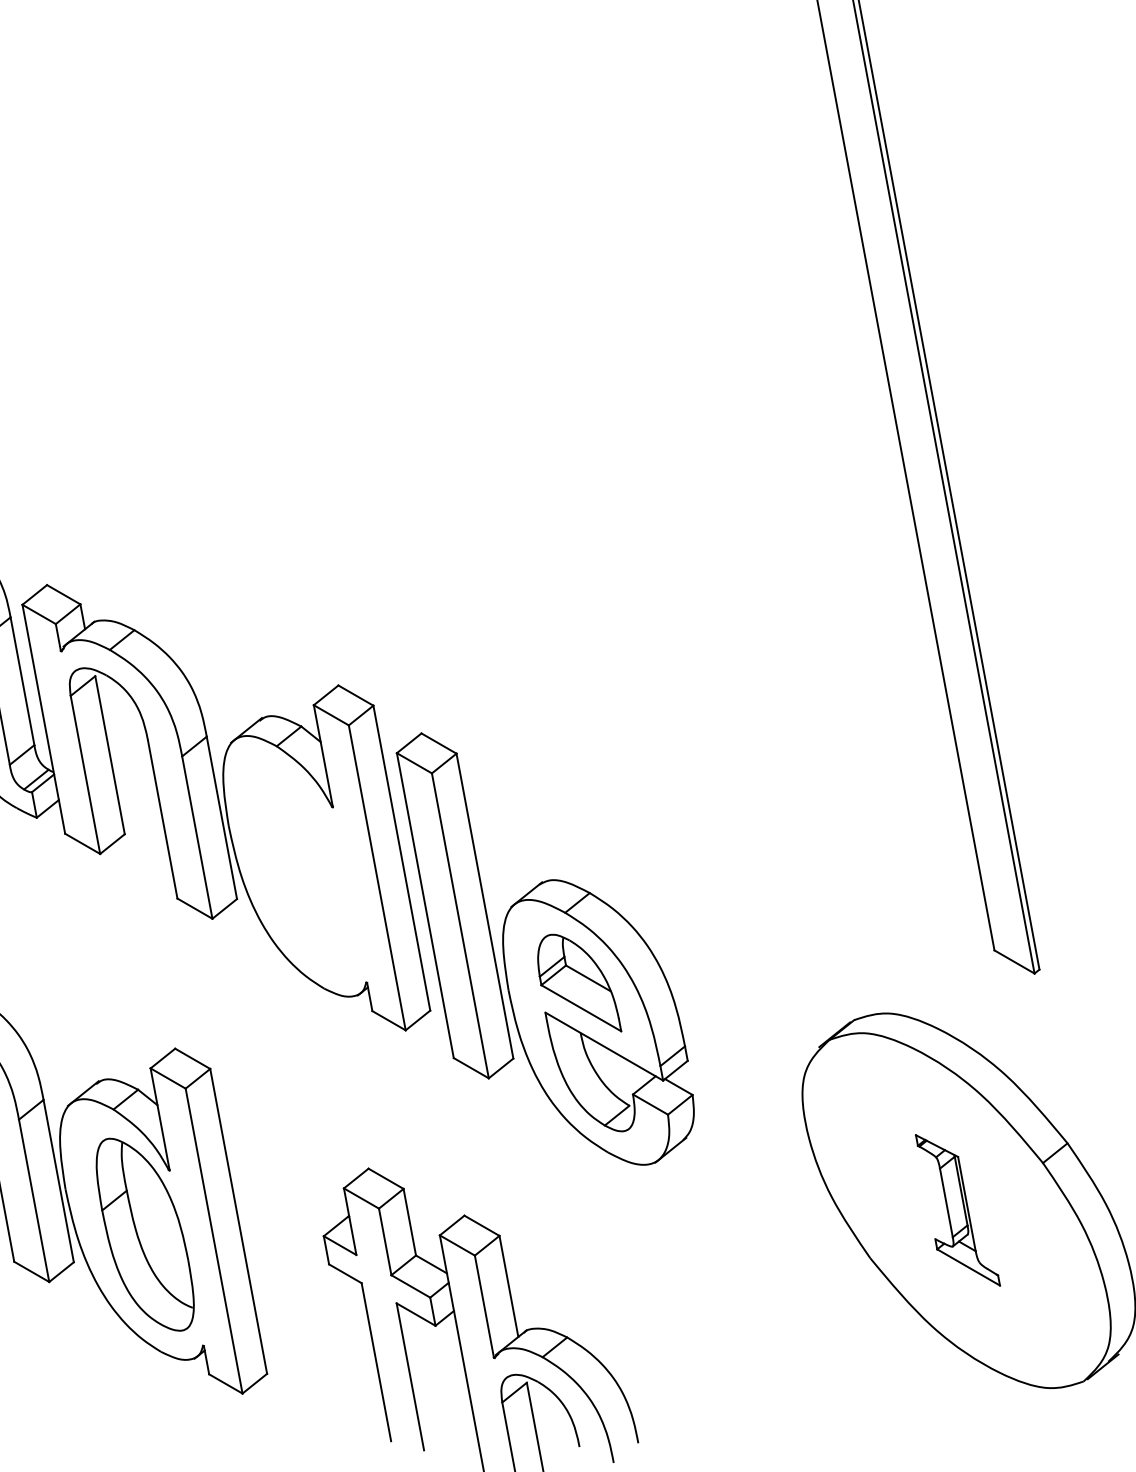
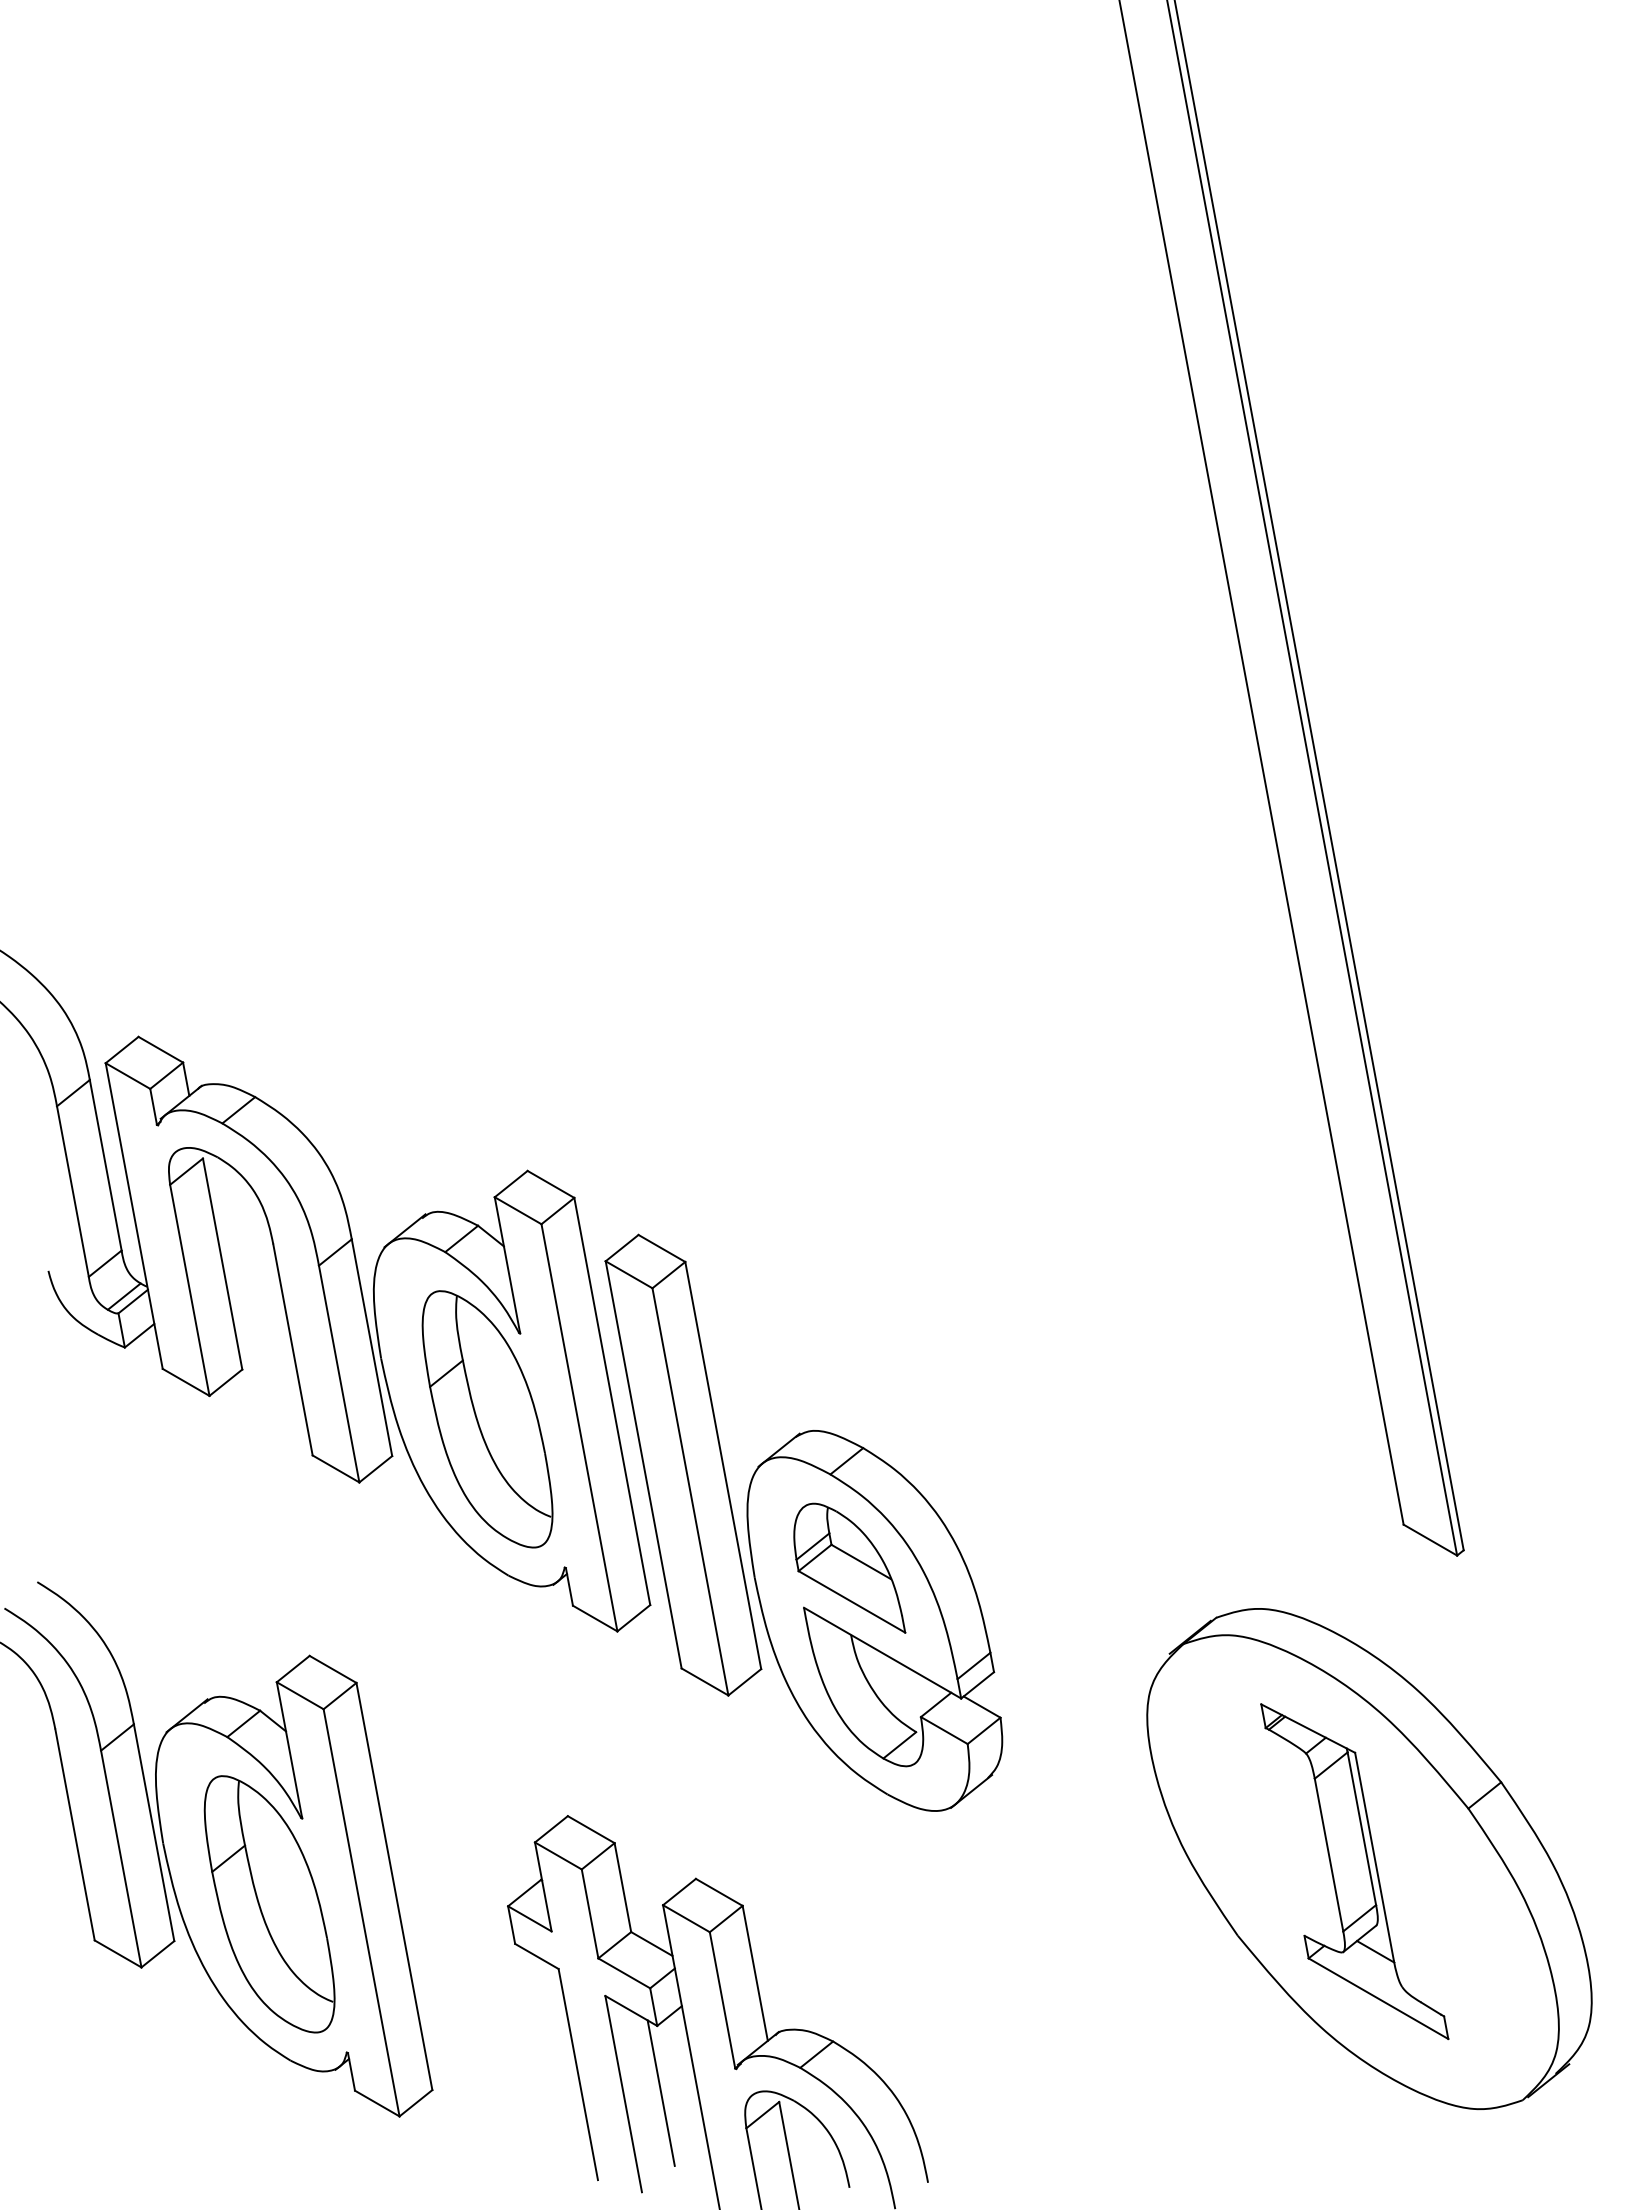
part: (308, 871) -> (487, 1419), added
part: (957, 1210) -> (1354, 1871), size x1.67
line: (437, 1375) -> (660, 2092), added

